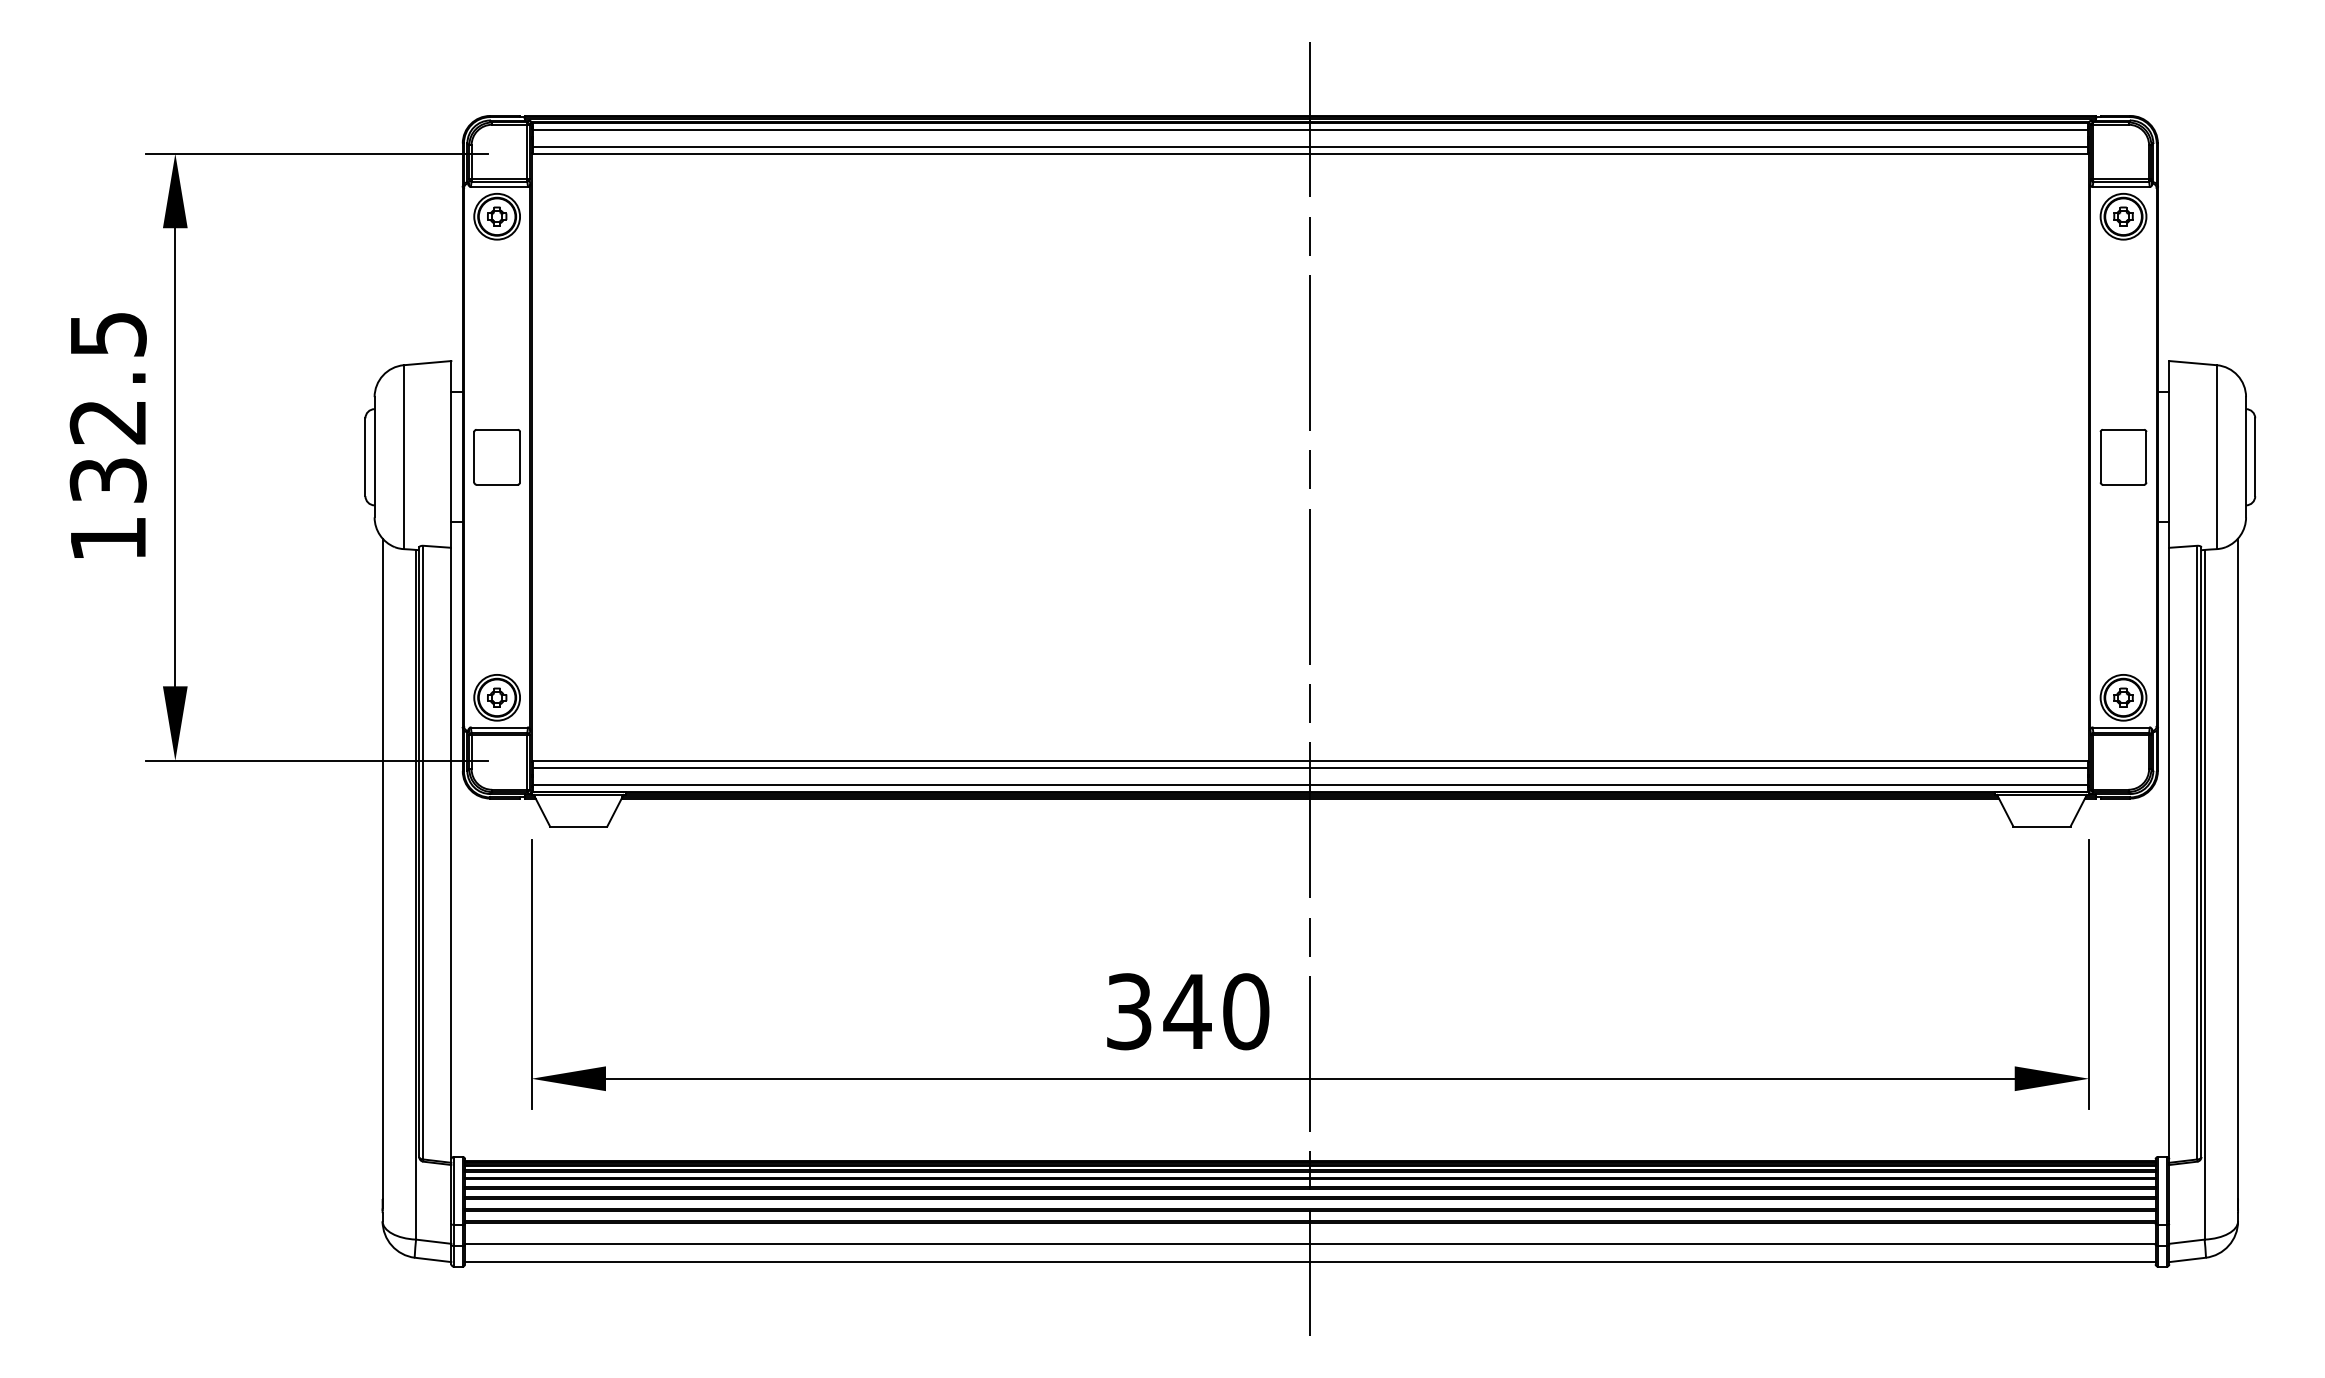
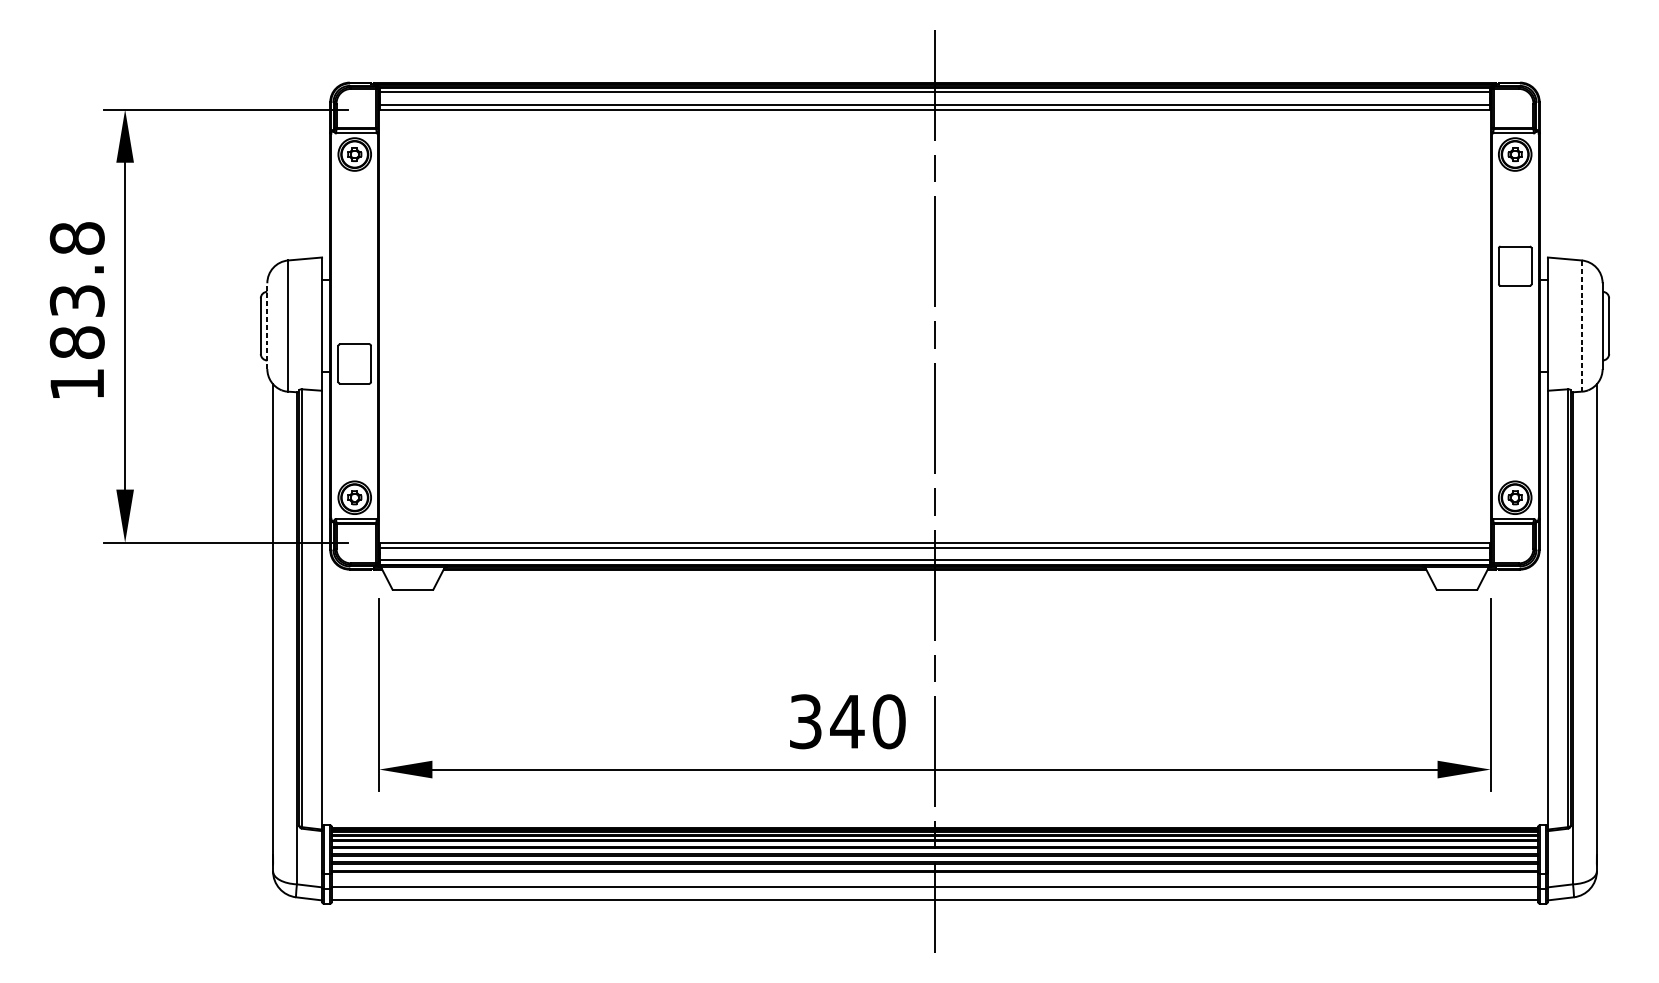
text: (107, 407) -> (76, 290), 132.5 -> 183.8
line: (374, 456) -> (267, 325), solid -> dashed
part: (496, 457) -> (354, 364), moved
part: (2123, 457) -> (1515, 266), moved
line: (2216, 457) -> (1581, 326), solid -> dashed

